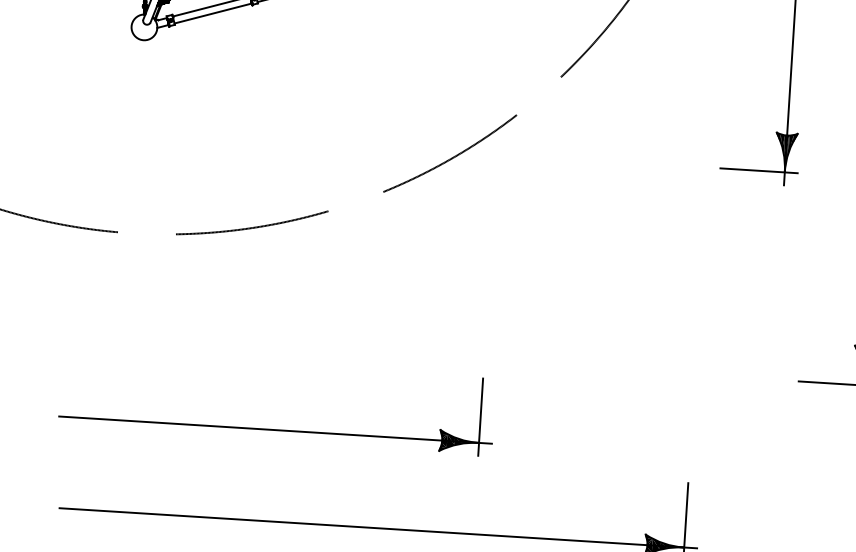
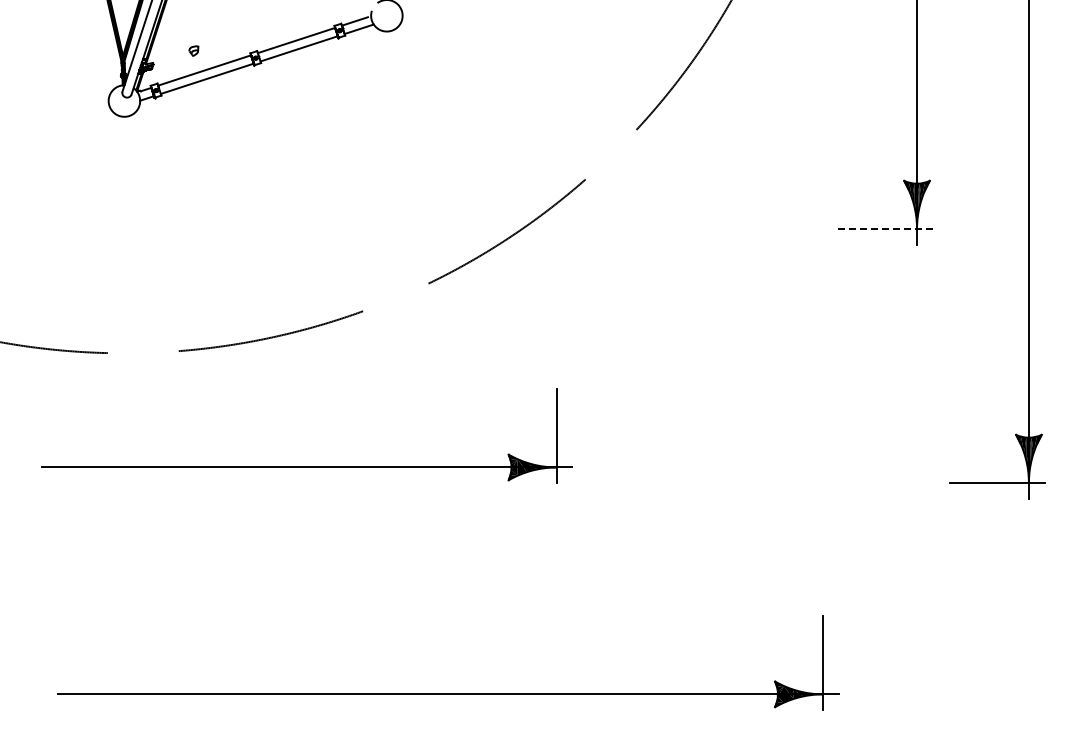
line: (759, 170) -> (885, 228), solid -> dashed
part: (274, 429) -> (306, 466), moved

